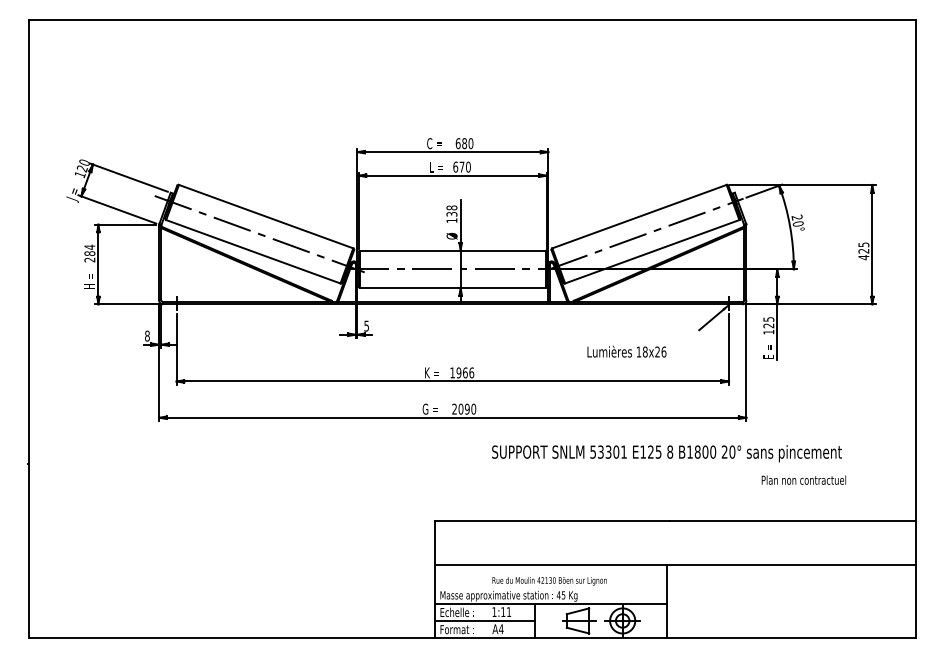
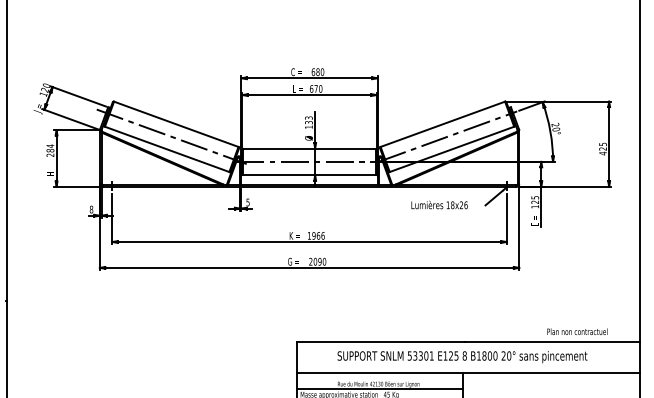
text: (451, 207) -> (308, 117), 138 -> 133
text: (626, 351) -> (439, 204), moved
text: (666, 453) -> (462, 356), moved
text: (803, 479) -> (577, 331), moved
line: (550, 587) -> (379, 389), added

